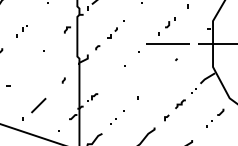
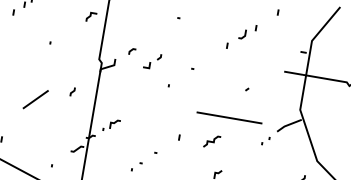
part: (112, 32) -> (153, 60), moved
line: (167, 43) -> (228, 116), moved
curve: (180, 104) -> (212, 141), moved
line: (38, 105) -> (35, 99), moved

